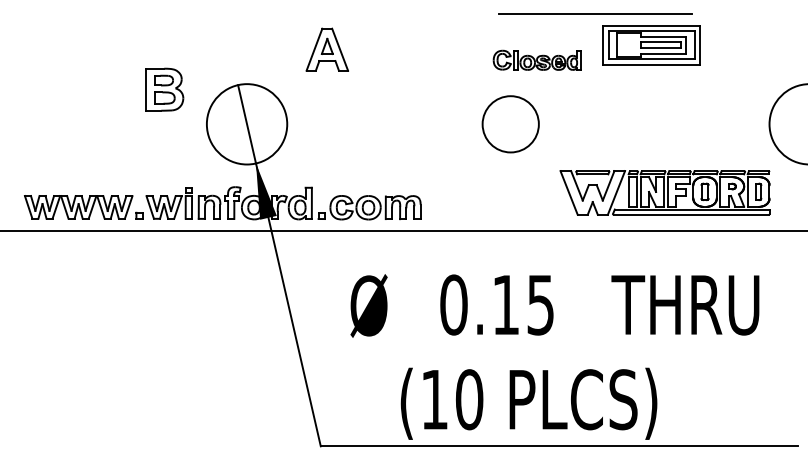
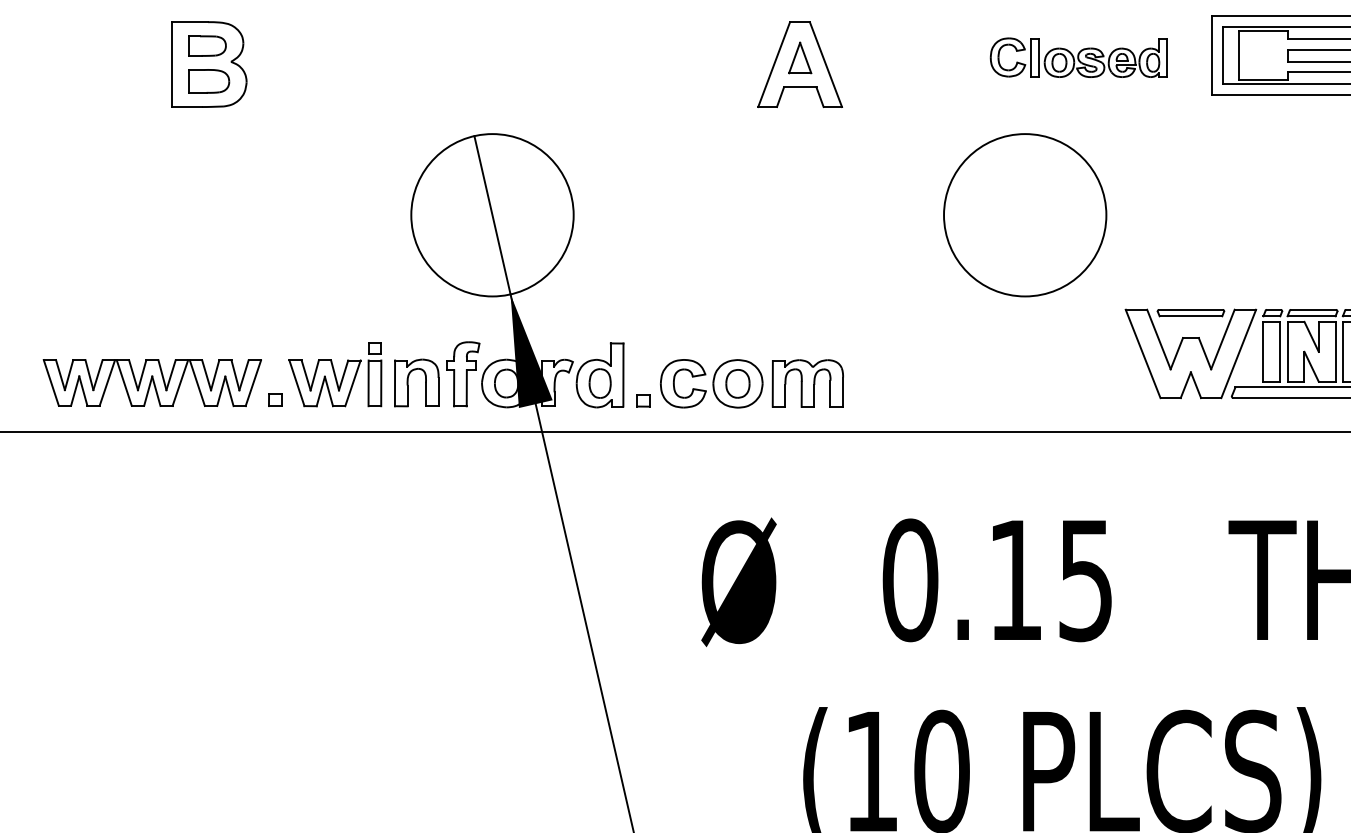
part: (326, 49) -> (798, 64), moved
part: (536, 59) -> (1077, 56), moved
part: (164, 89) -> (208, 64), moved
circle: (510, 124) -> (1024, 215), size x1.43

